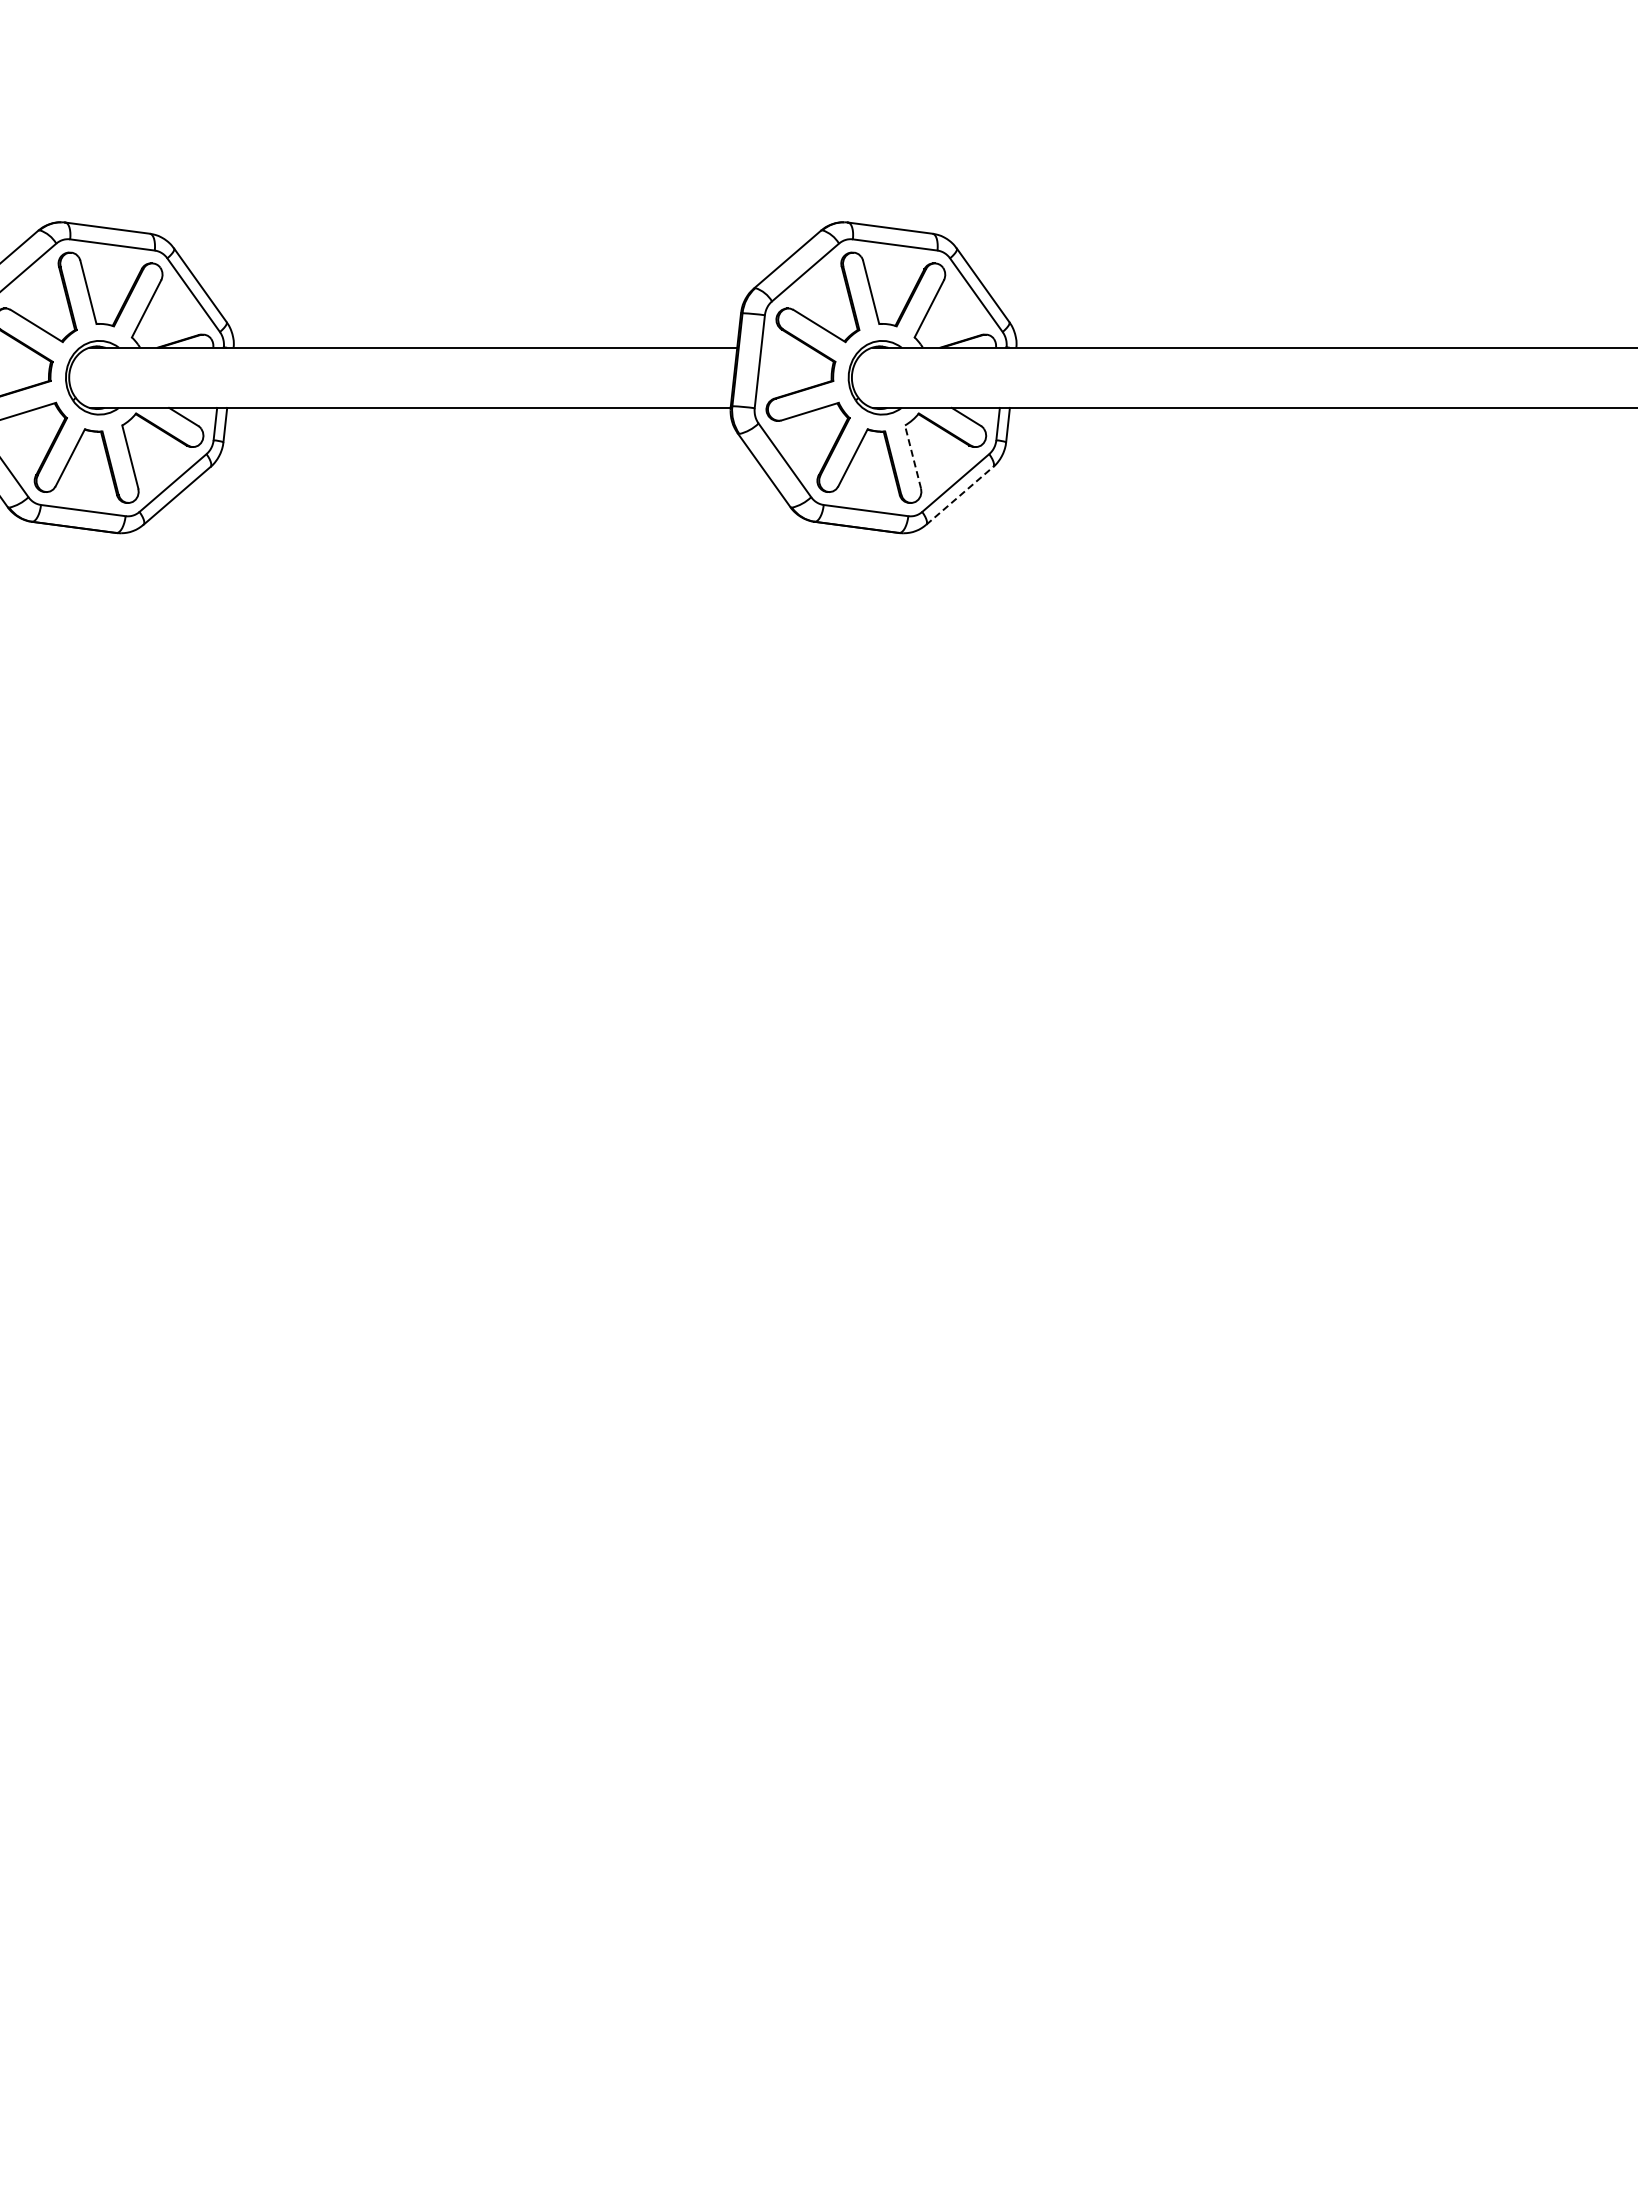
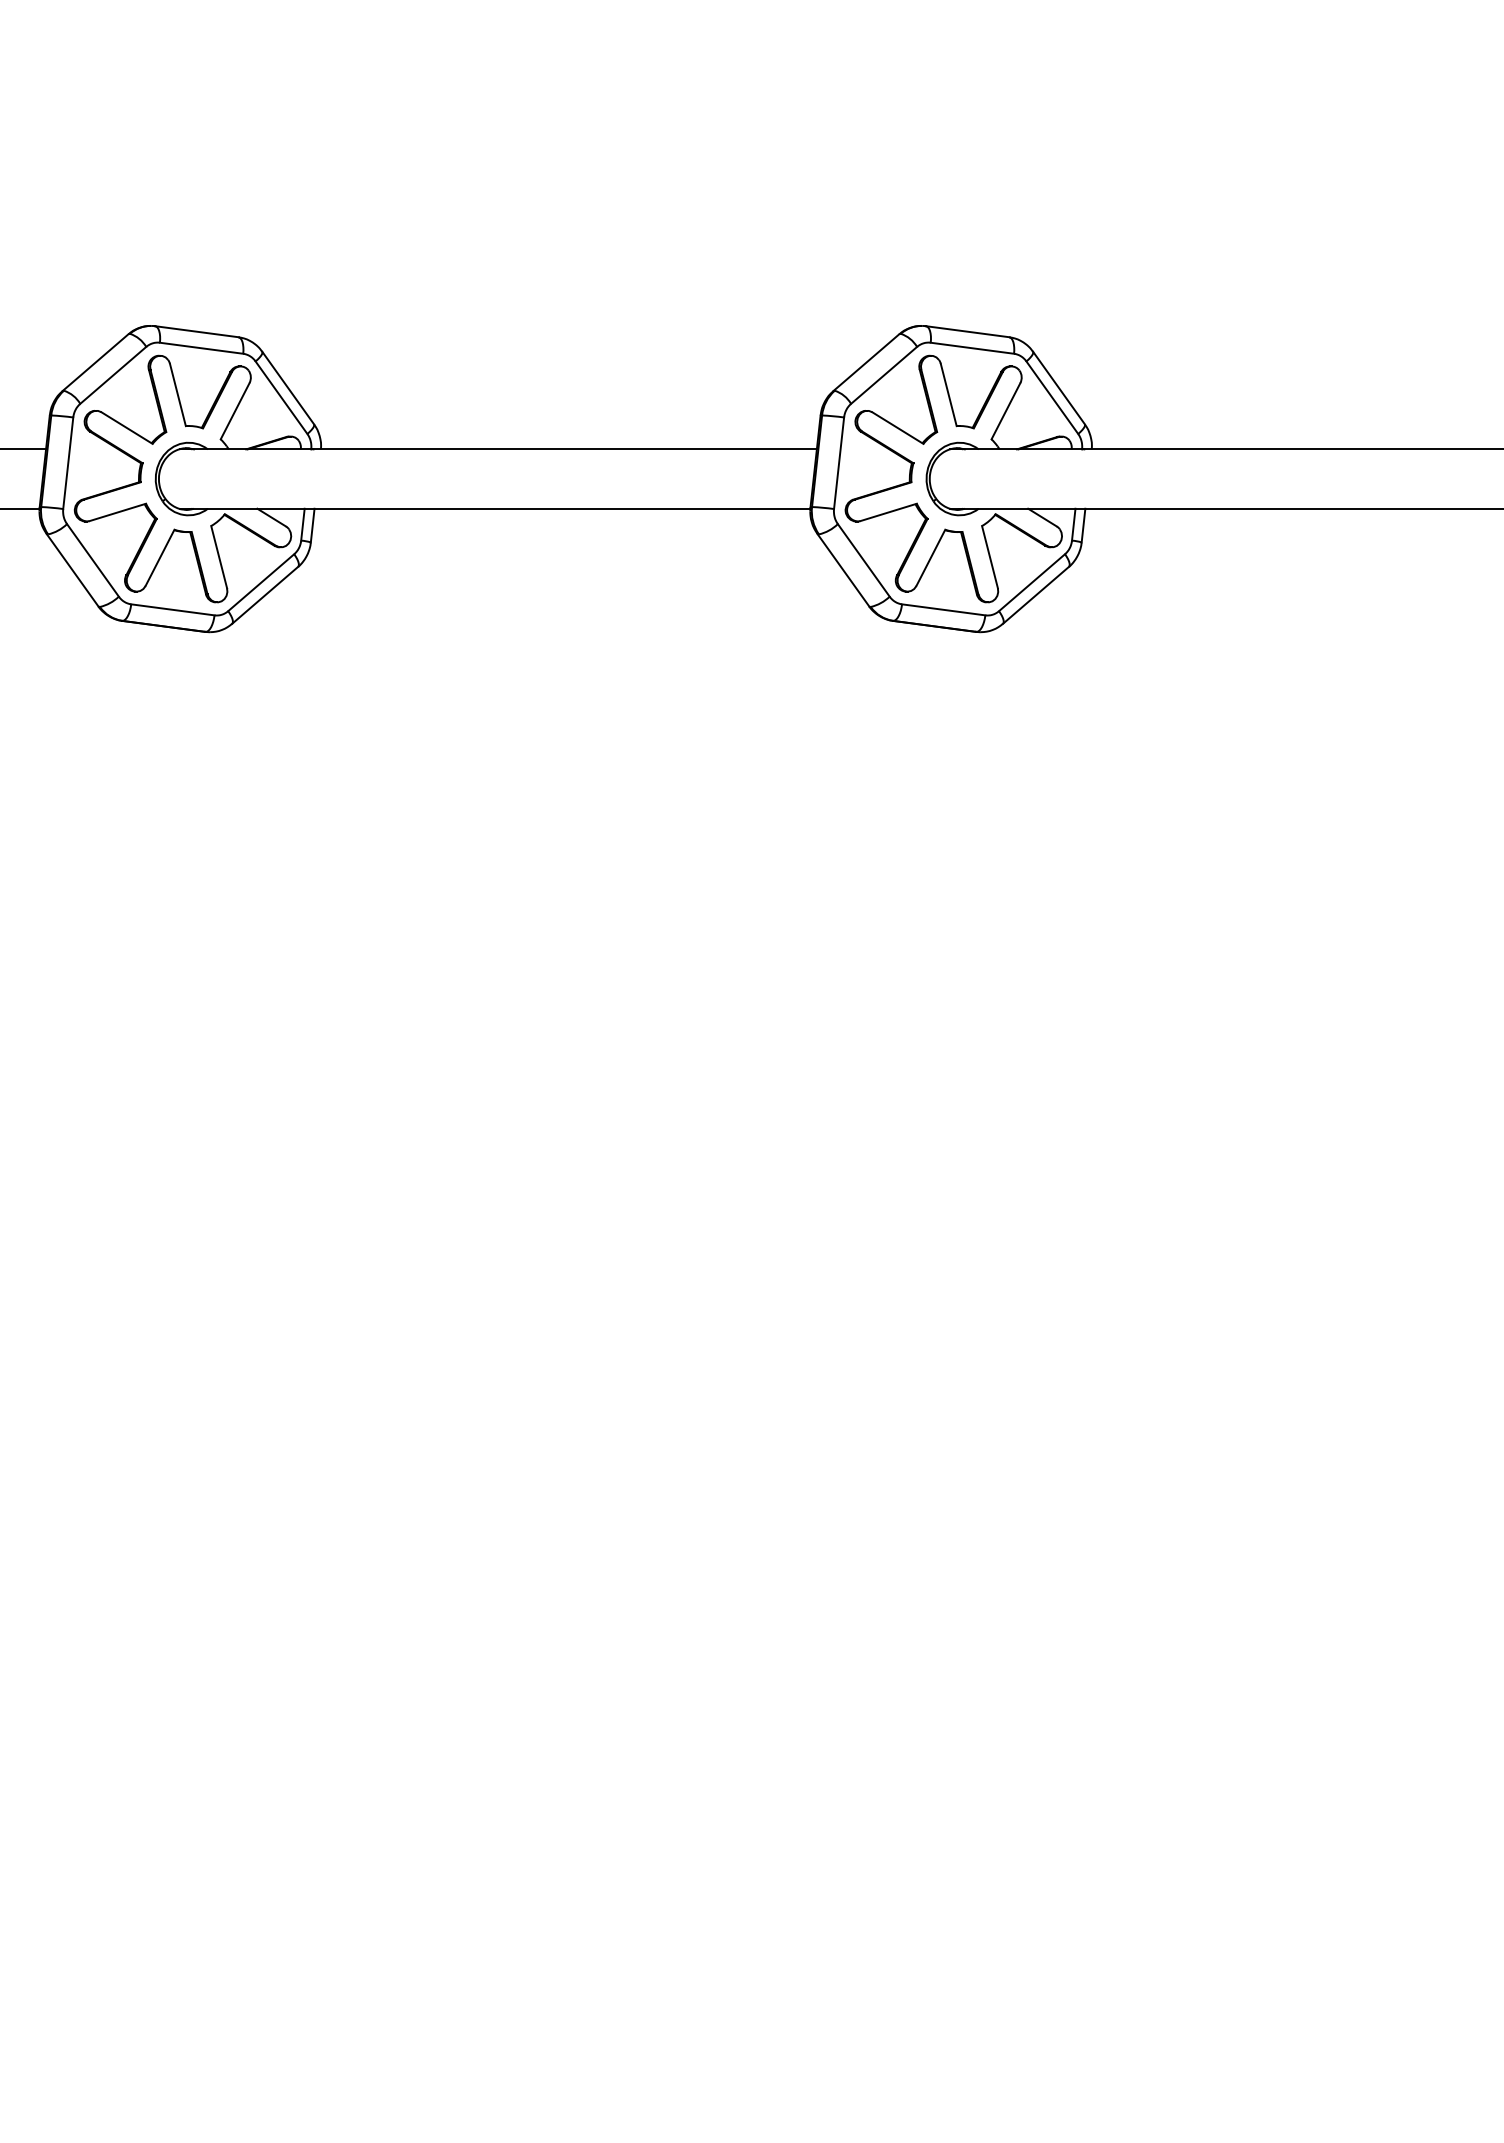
line: (913, 457) -> (990, 557), dashed -> solid
line: (960, 495) -> (1036, 594), dashed -> solid

